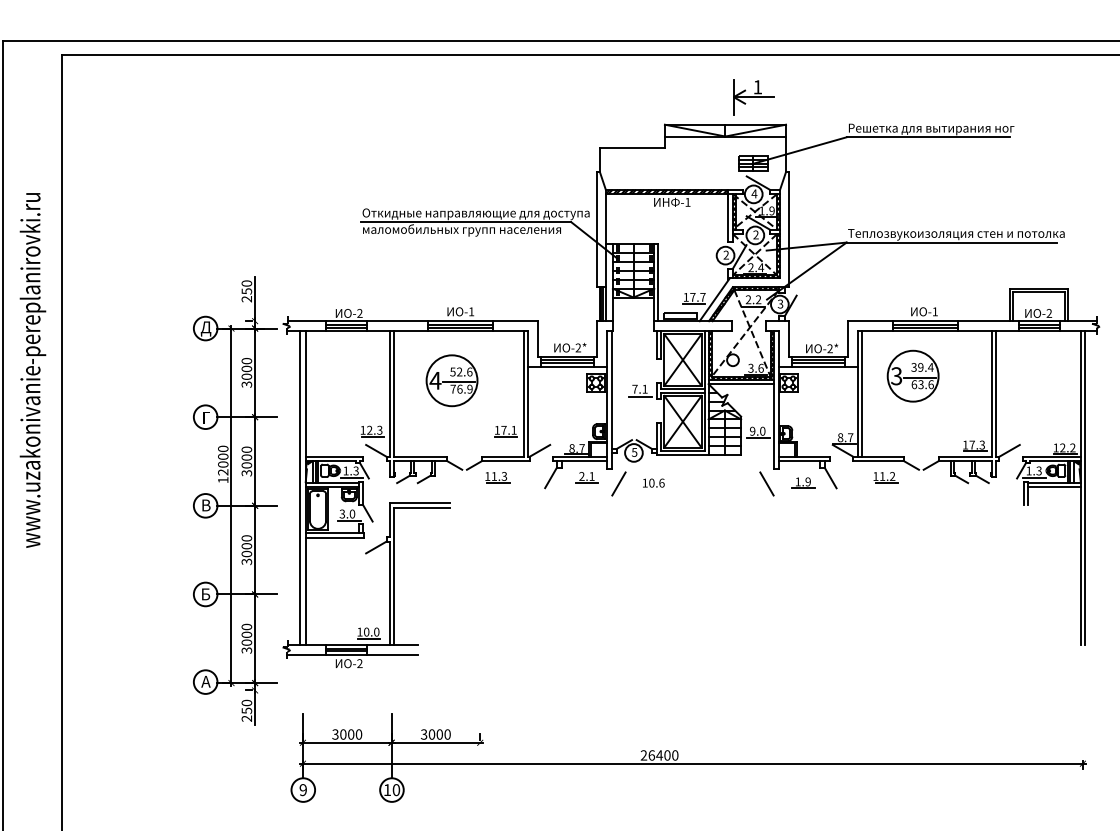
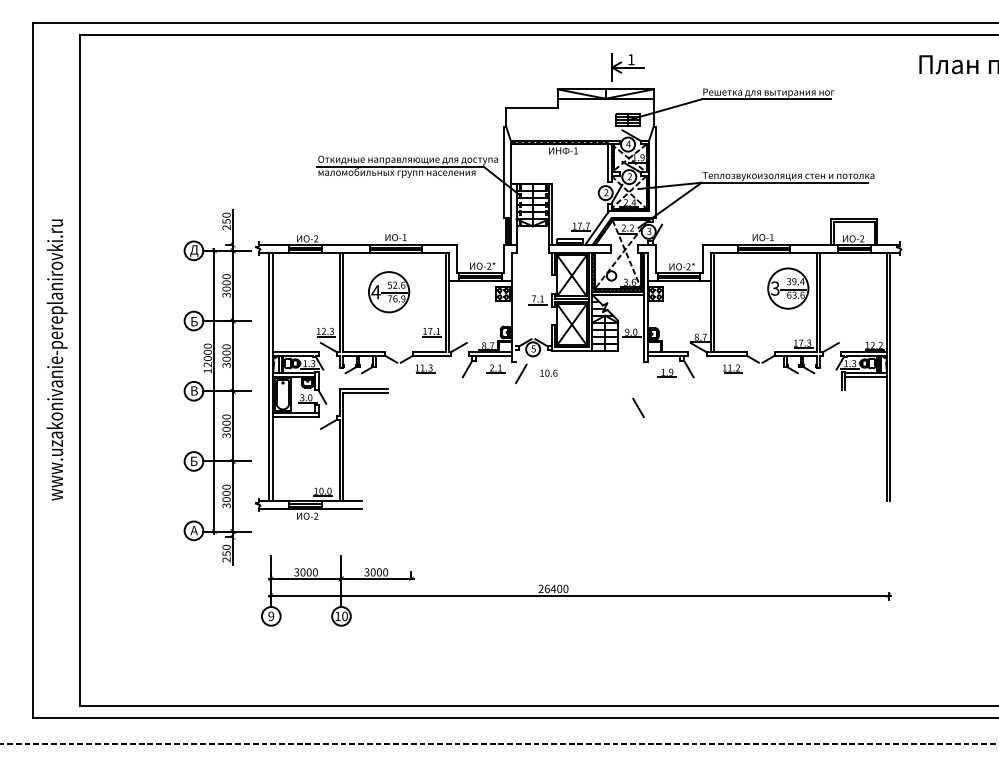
text: (32, 369) -> (56, 359), moved
part: (913, 376) -> (788, 288), moved
line: (612, 400) -> (516, 307), removed
text: (206, 417) -> (194, 321), Г -> Б
line: (766, 483) -> (638, 407), moved

